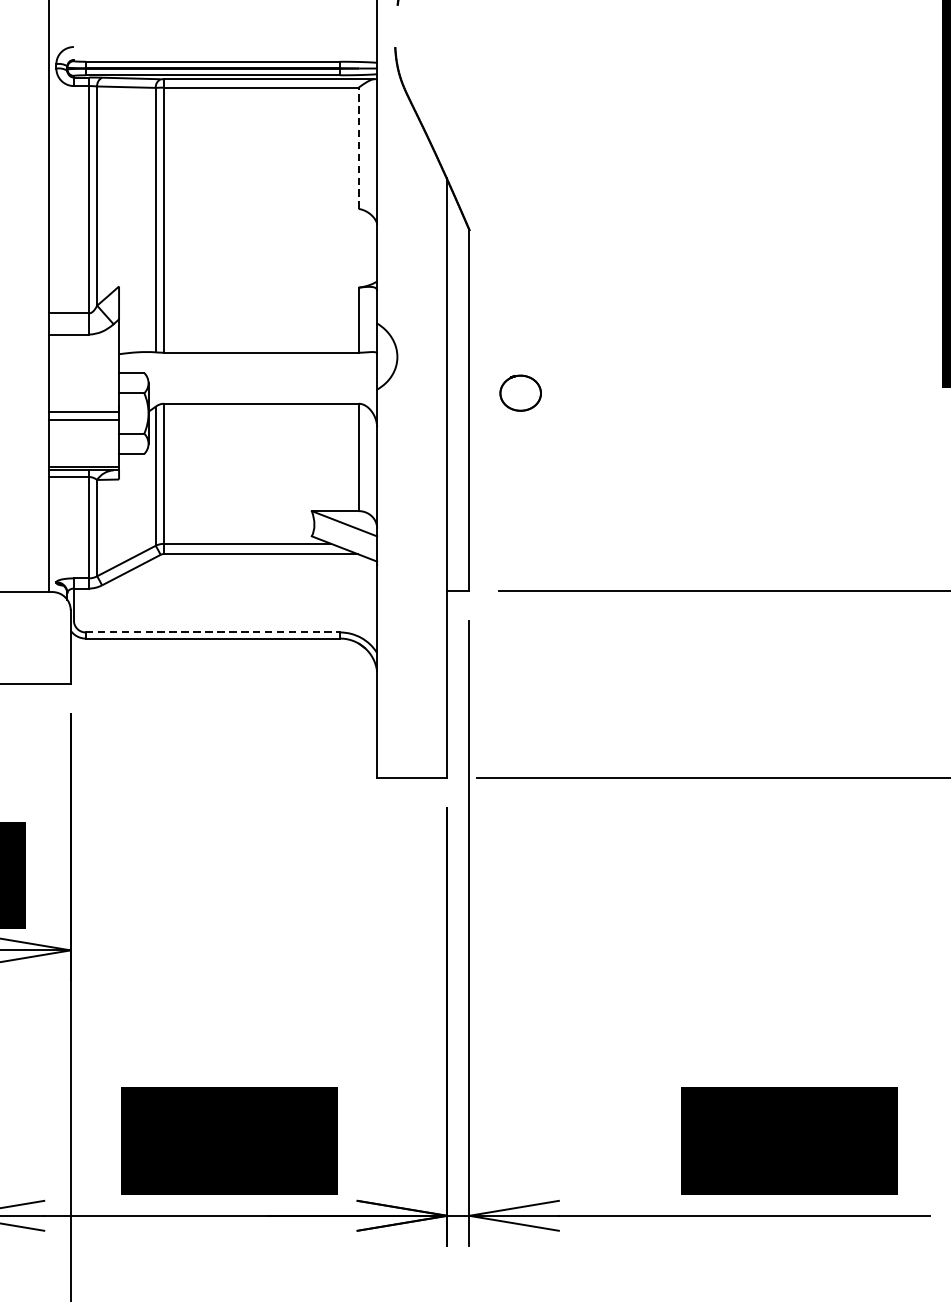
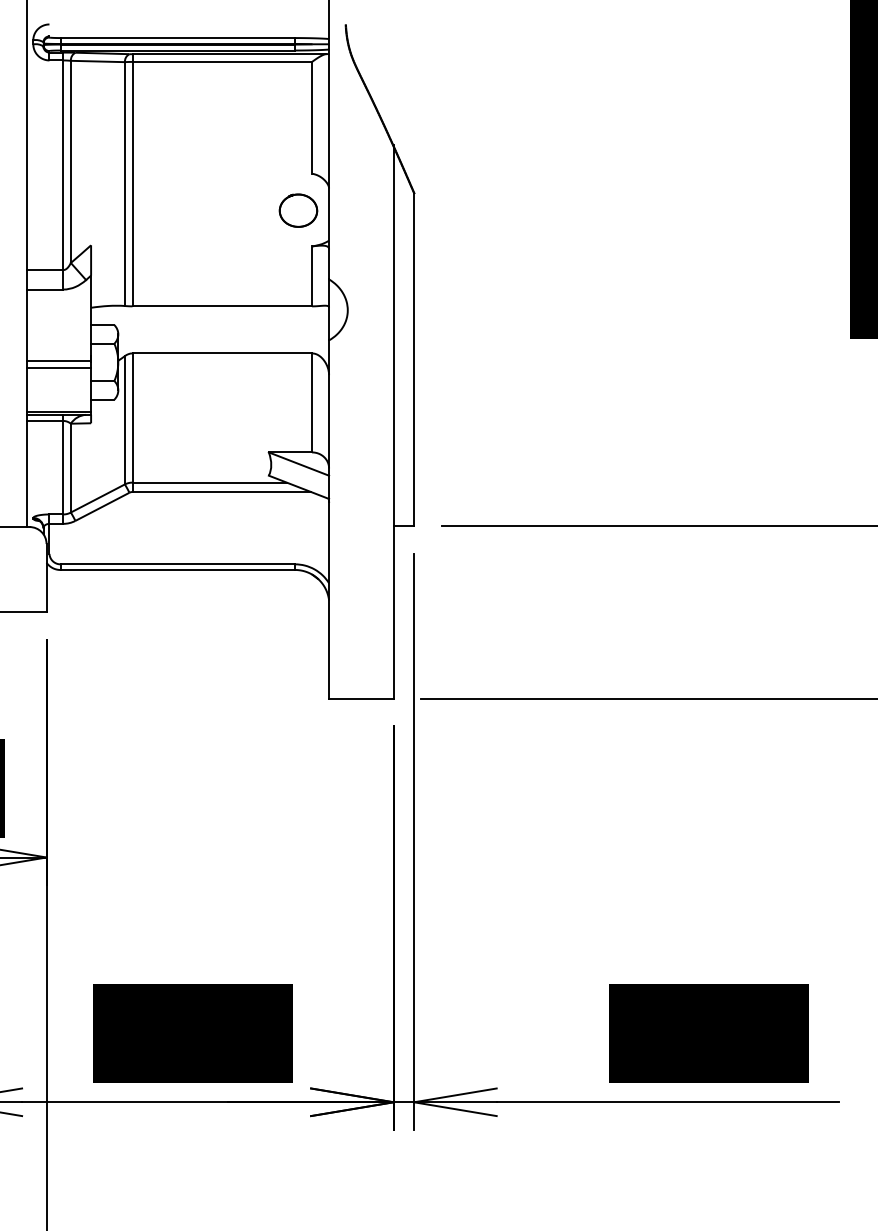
line: (359, 147) -> (312, 117), dashed -> solid
part: (520, 392) -> (298, 210), moved
line: (213, 632) -> (178, 564), dashed -> solid

